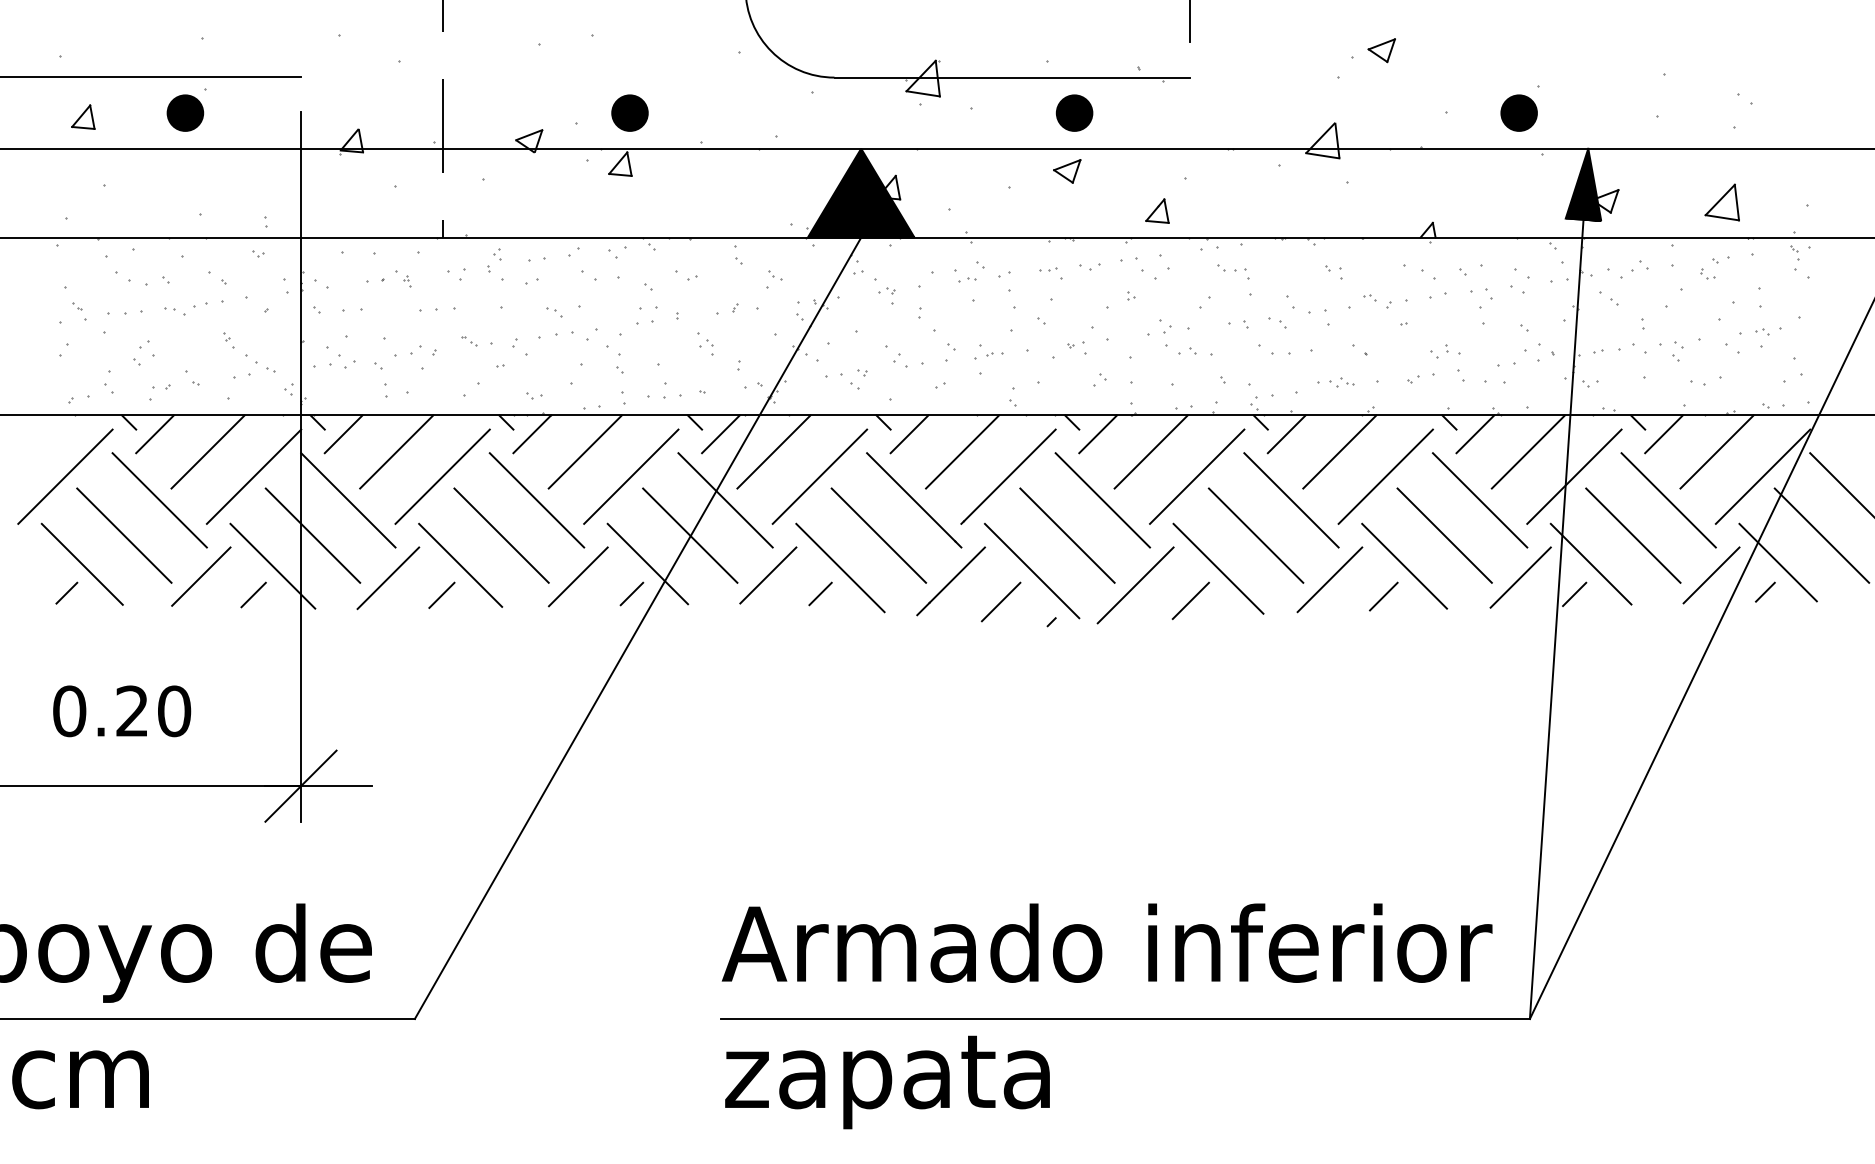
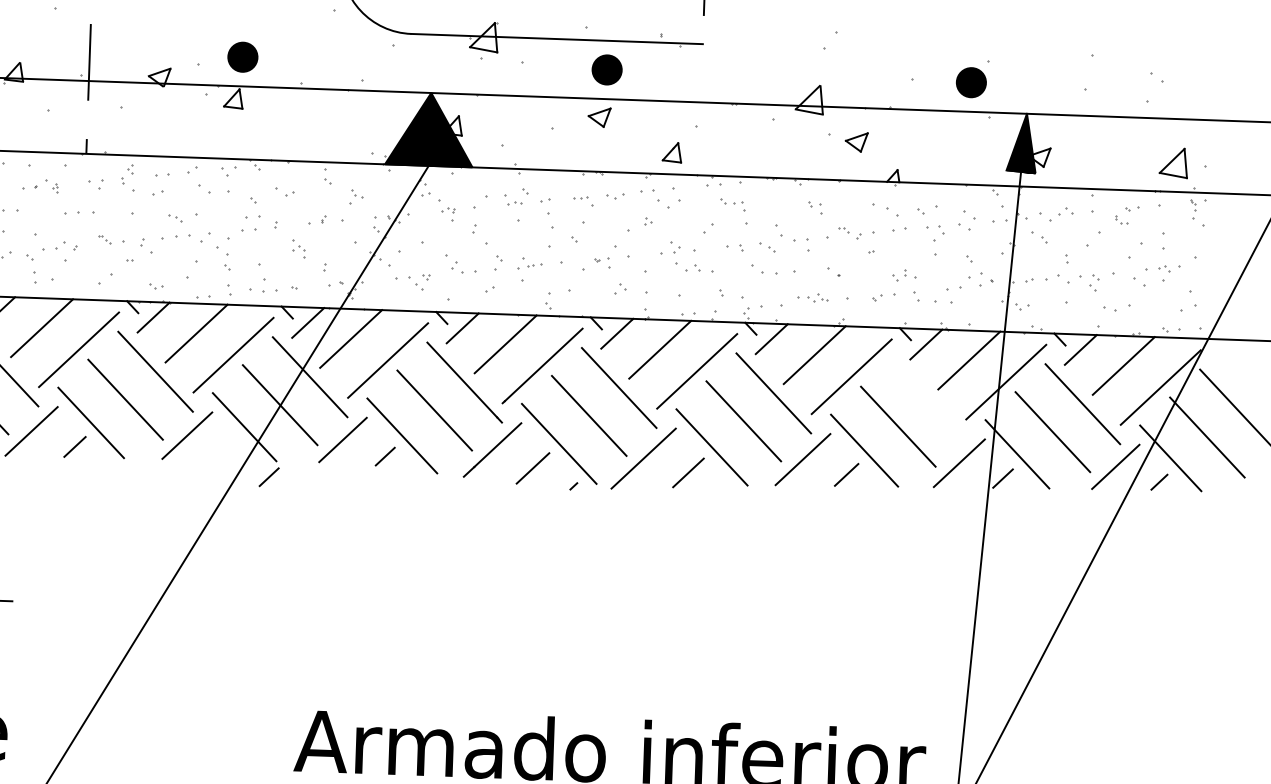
part: (1381, 50) -> (856, 142), moved
part: (1721, 202) -> (1173, 163), moved
line: (1479, 500) -> (927, 398), removed
line: (631, 593) -> (268, 476), moved

